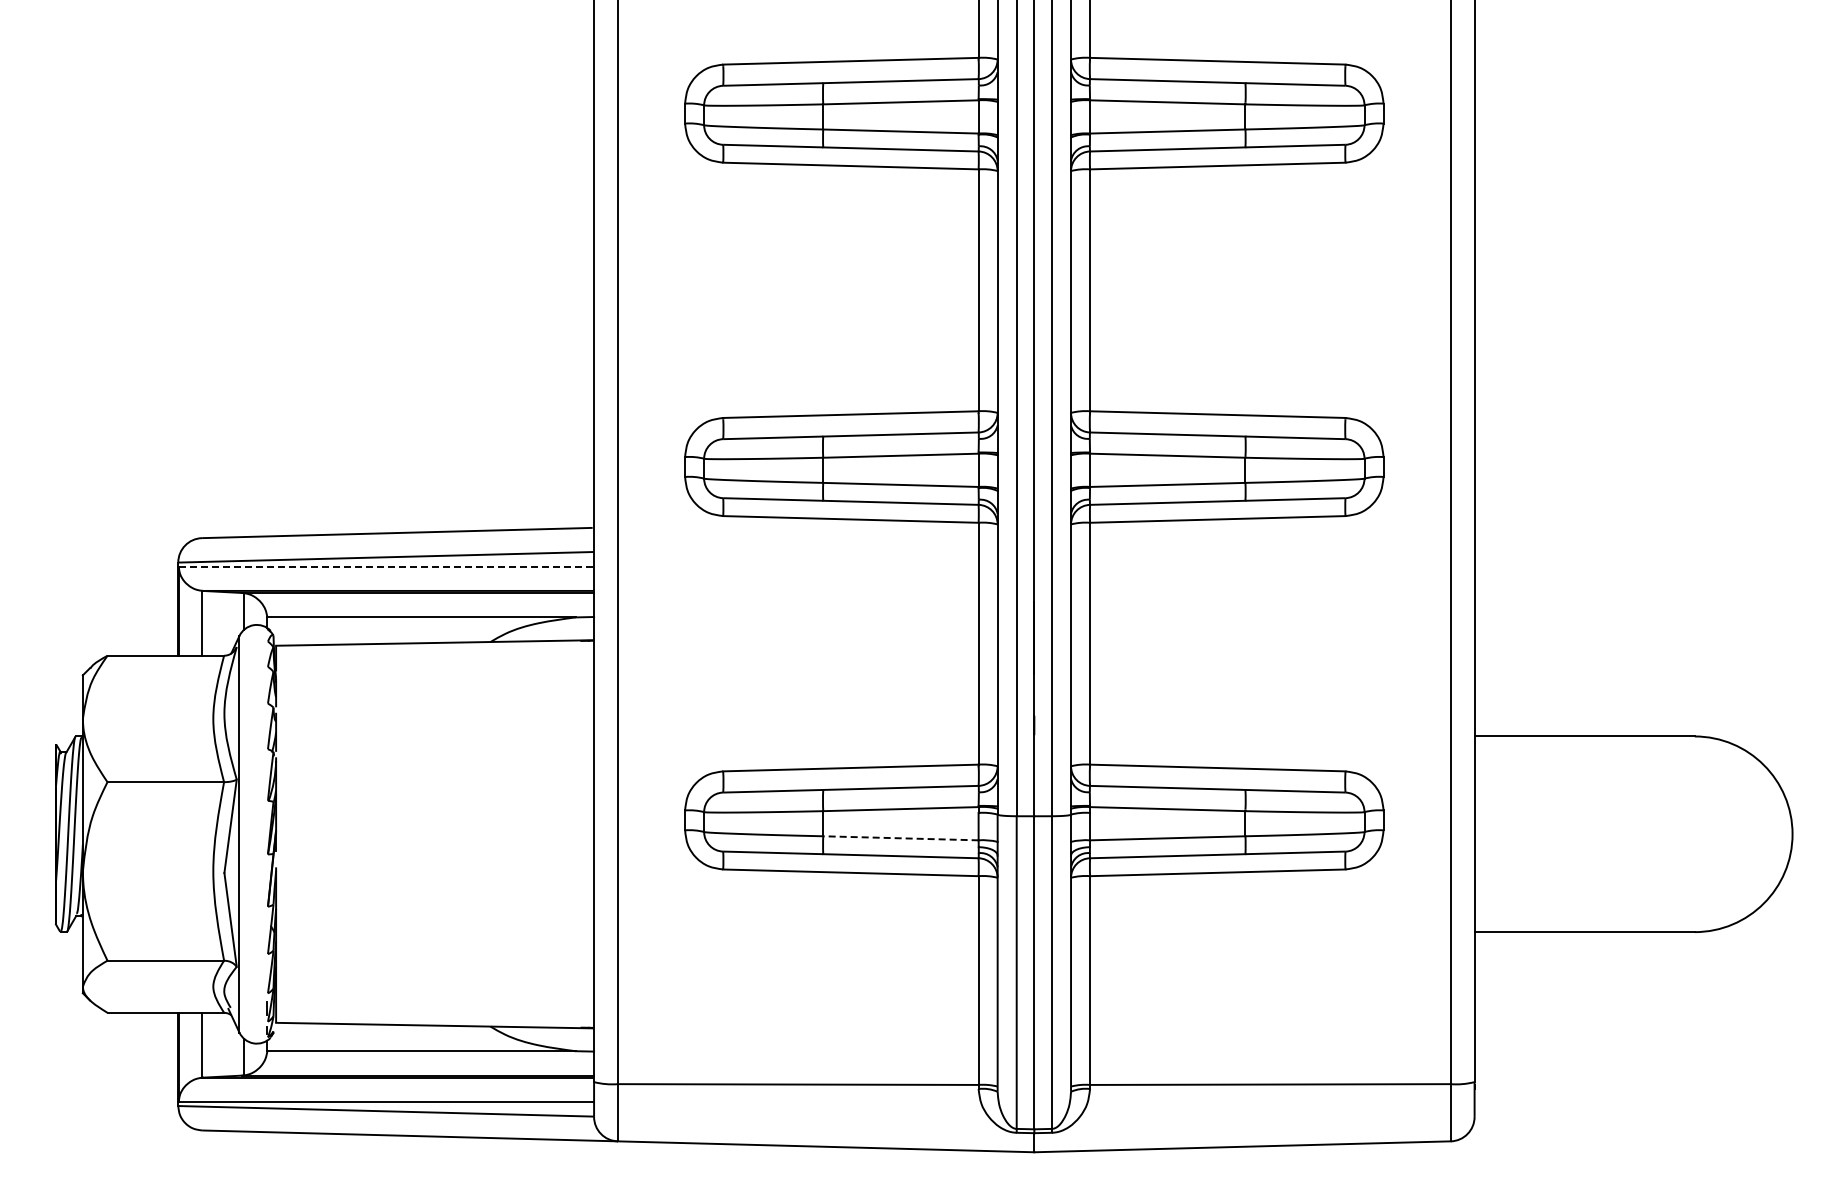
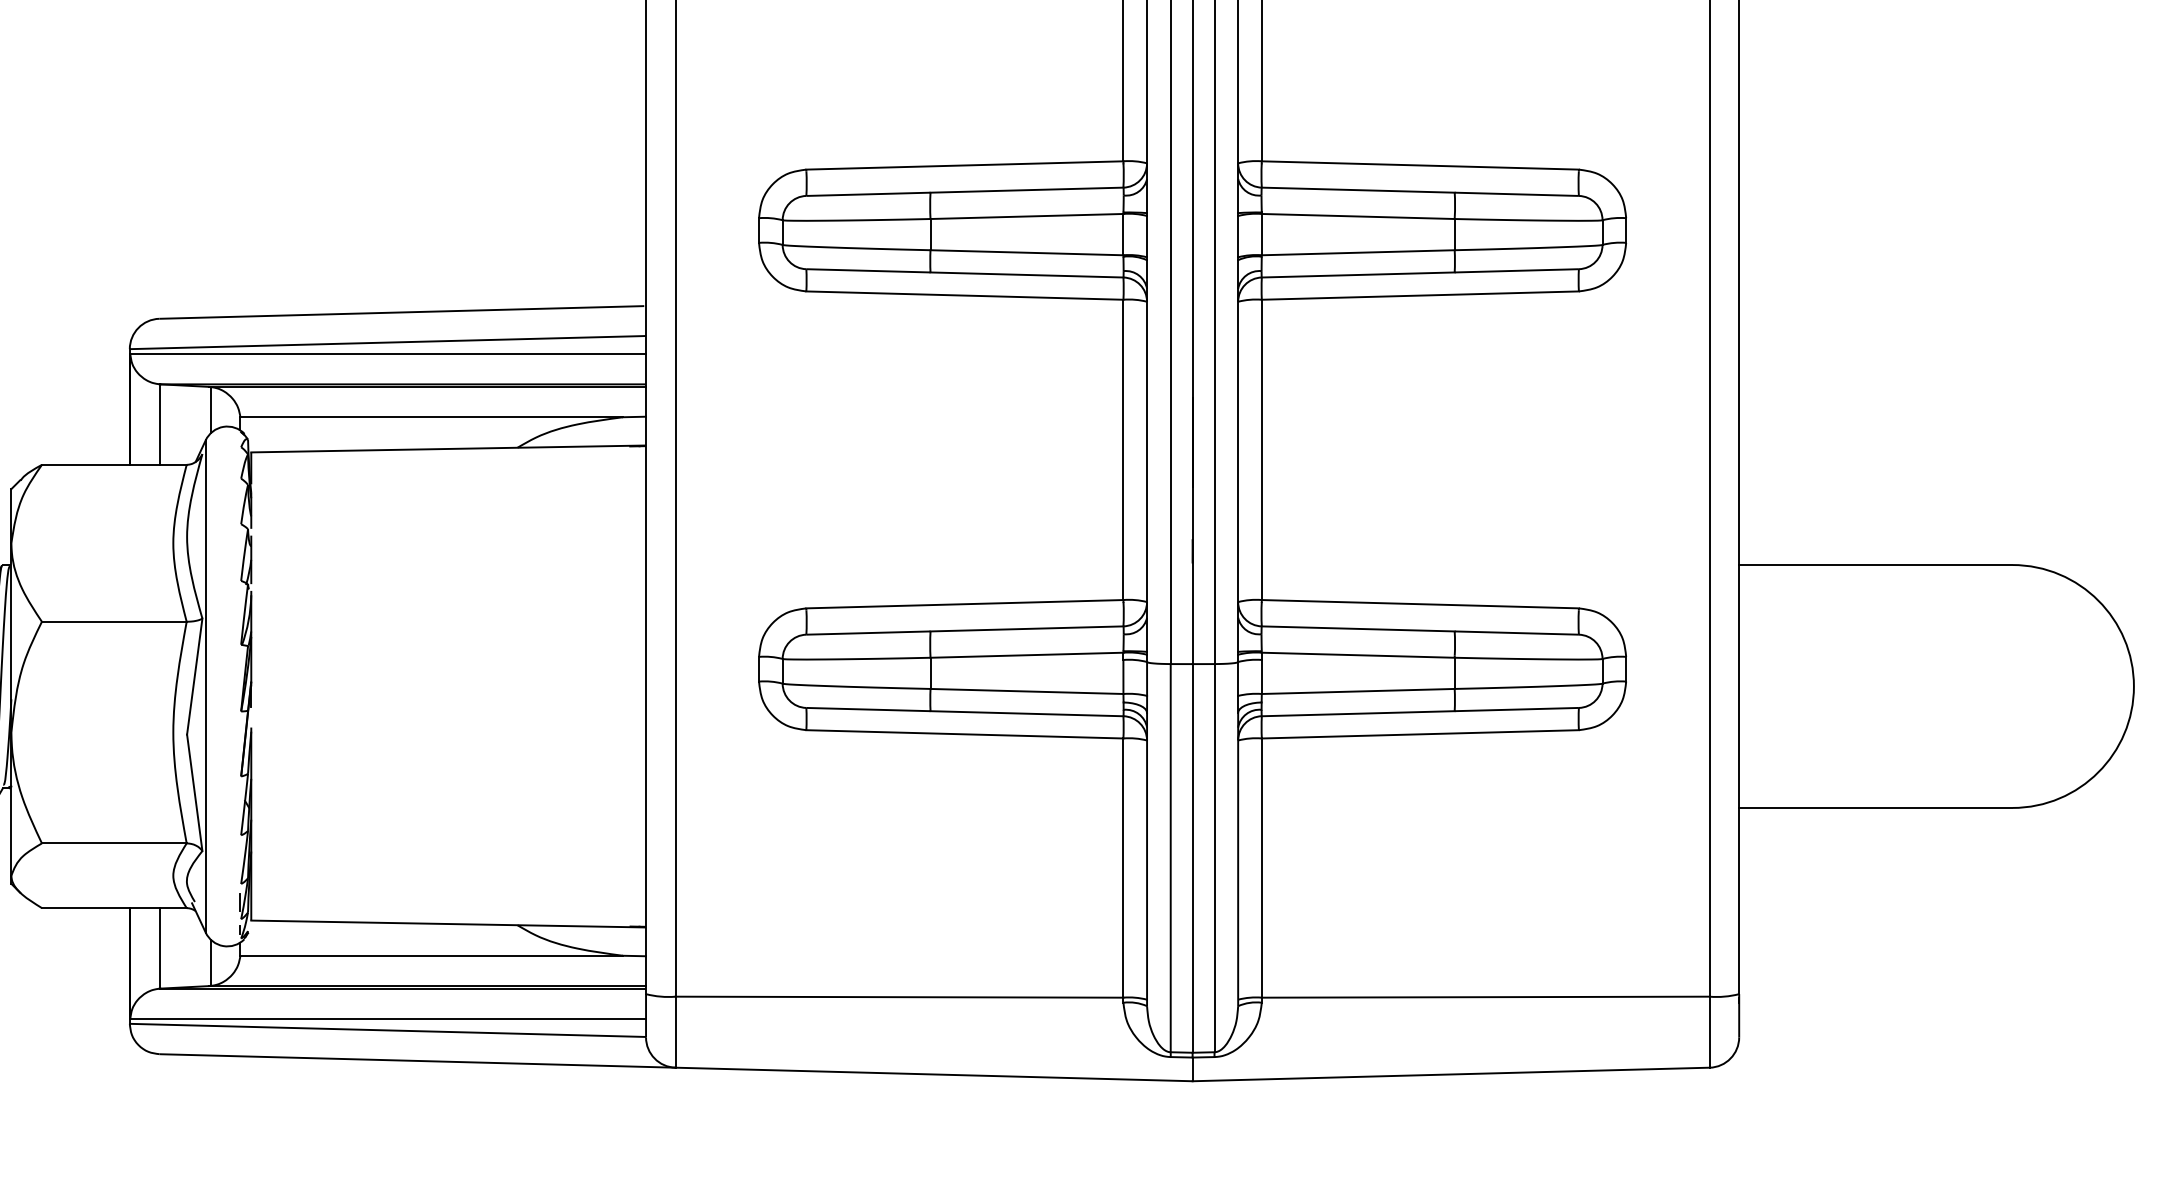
line: (386, 566) -> (388, 354), dashed -> solid
line: (900, 838) -> (1026, 691), dashed -> solid

